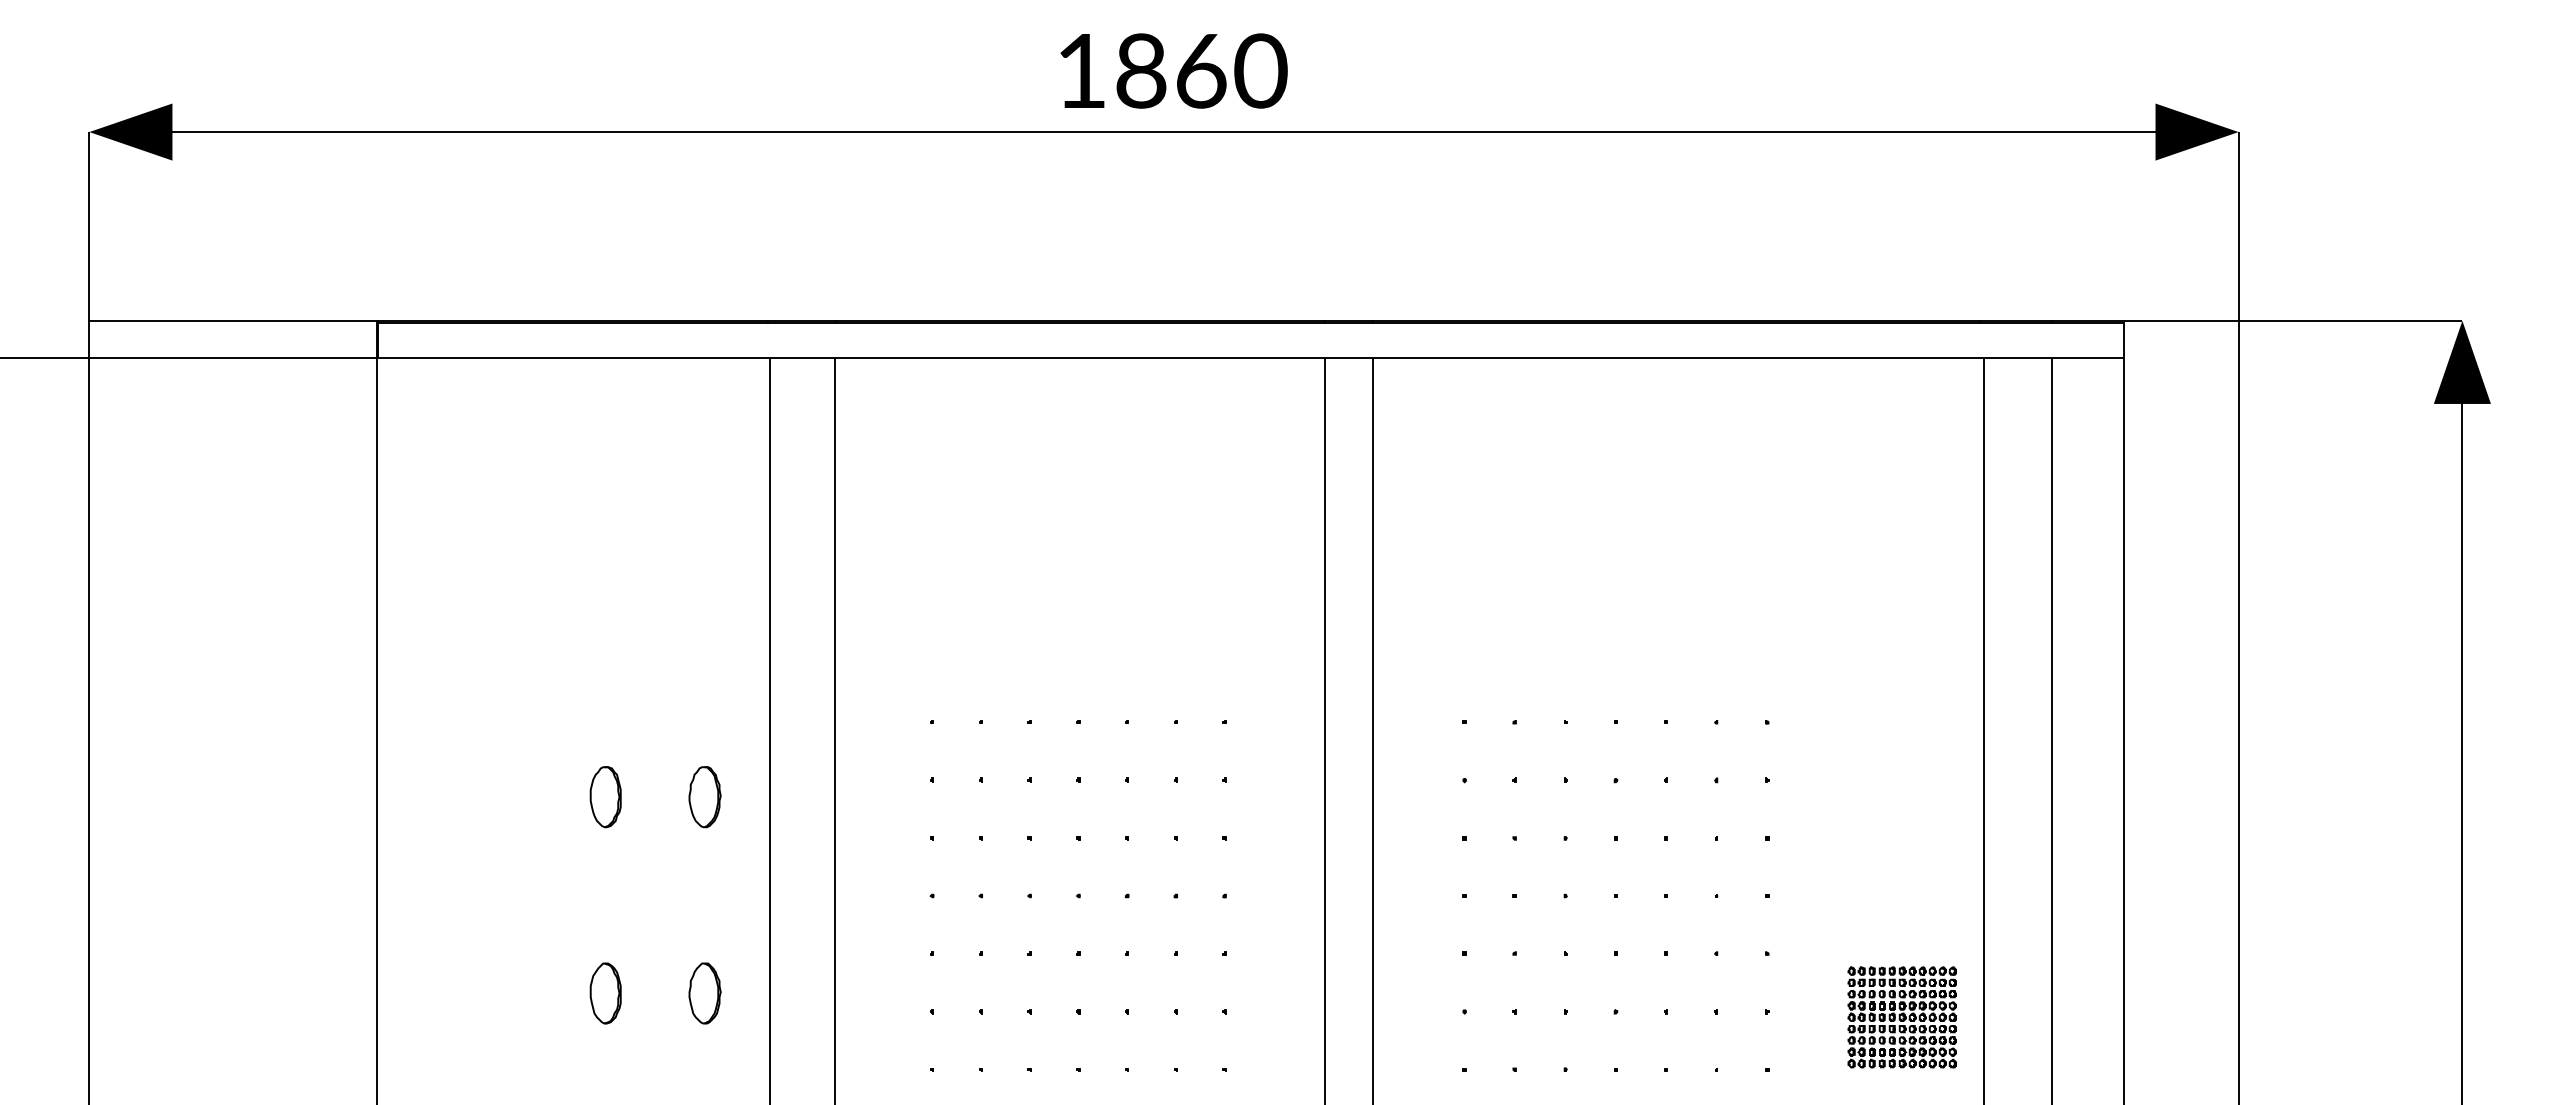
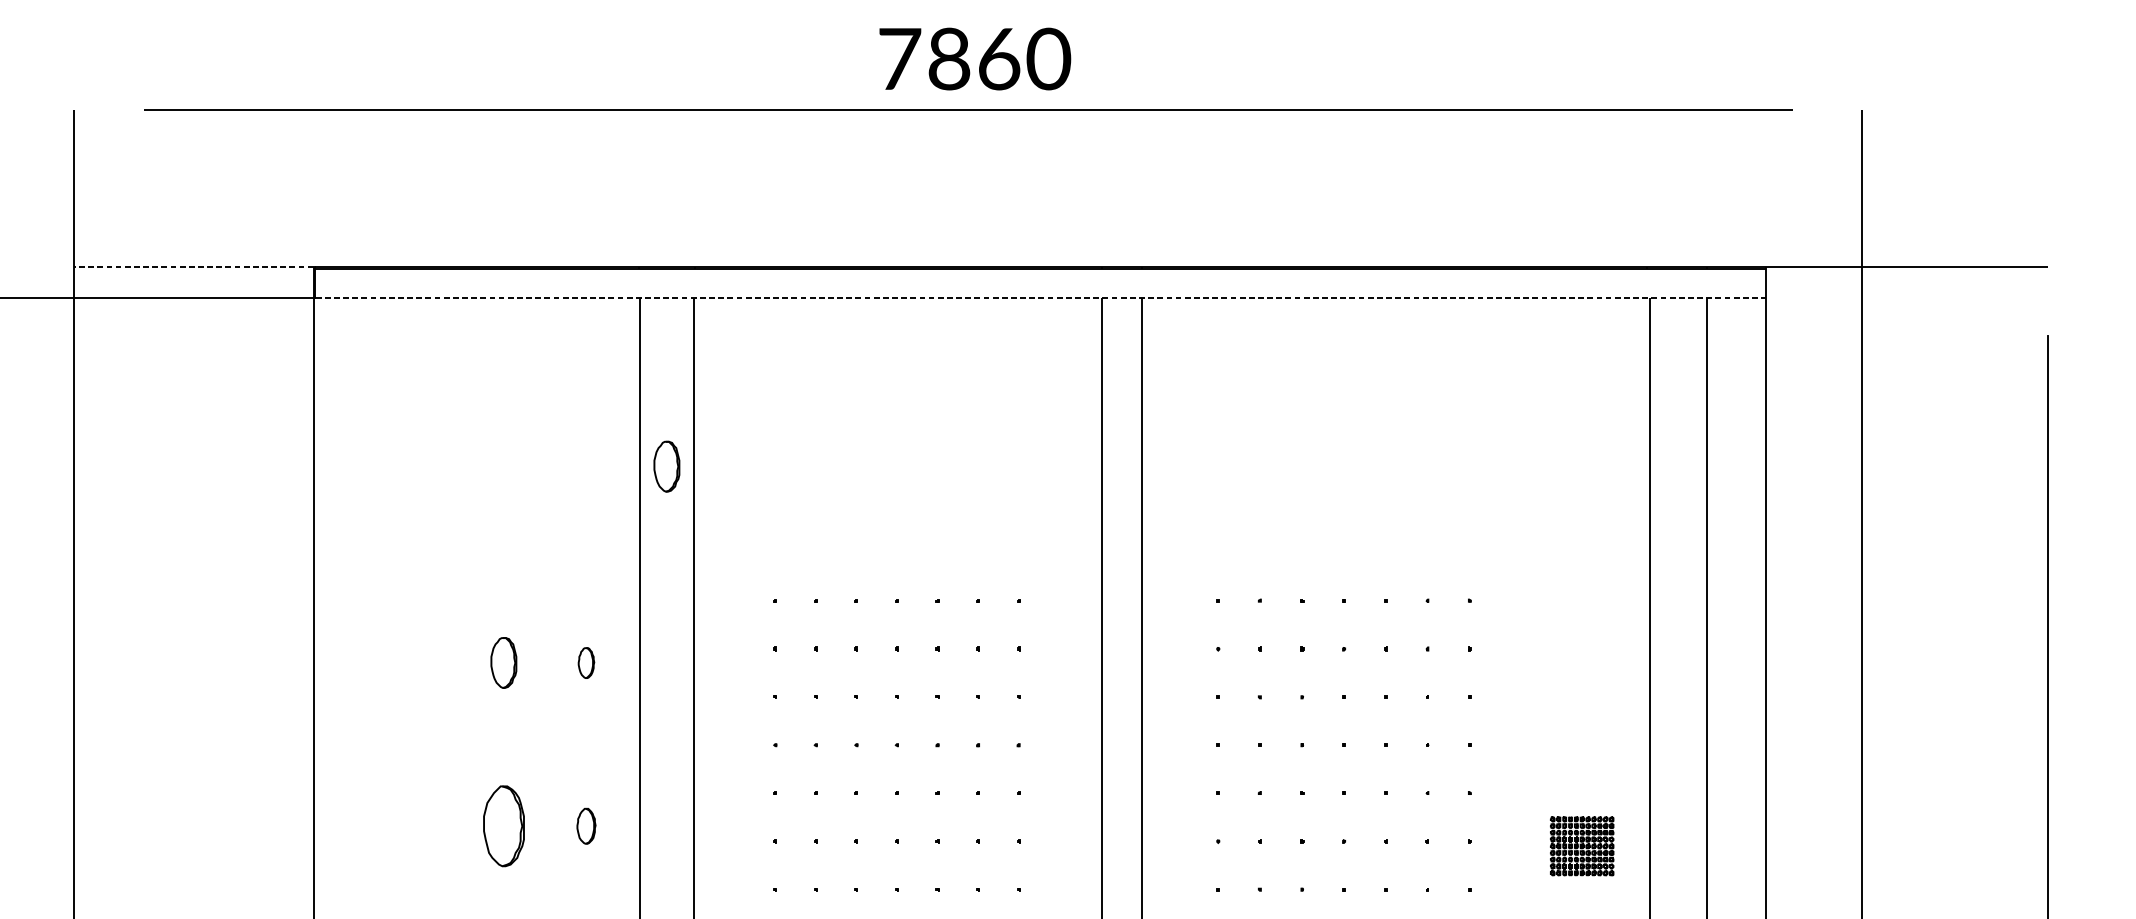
text: (1082, 70) -> (900, 58), 1860 -> 7860
fill: (130, 131) -> (108, 109), removed
fill: (2196, 131) -> (1826, 109), removed
line: (233, 320) -> (194, 266), solid -> dashed
line: (1252, 358) -> (1041, 298), solid -> dashed
fill: (2461, 361) -> (2047, 300), removed
part: (801, 561) -> (666, 466), added
part: (704, 797) -> (586, 663), size x0.6
part: (605, 993) -> (503, 826), size x1.6
part: (704, 993) -> (586, 826), size x0.7
part: (1901, 1017) -> (1581, 846), size x0.7

